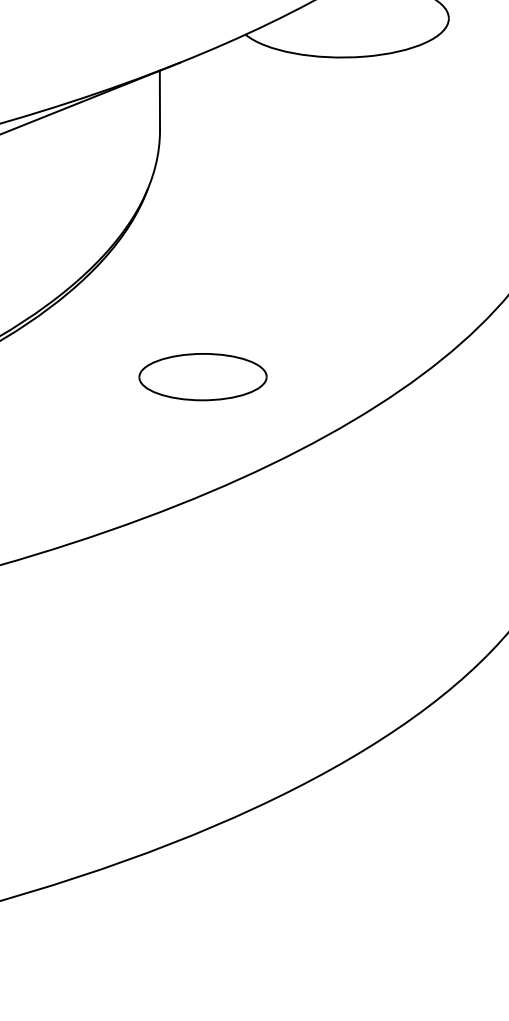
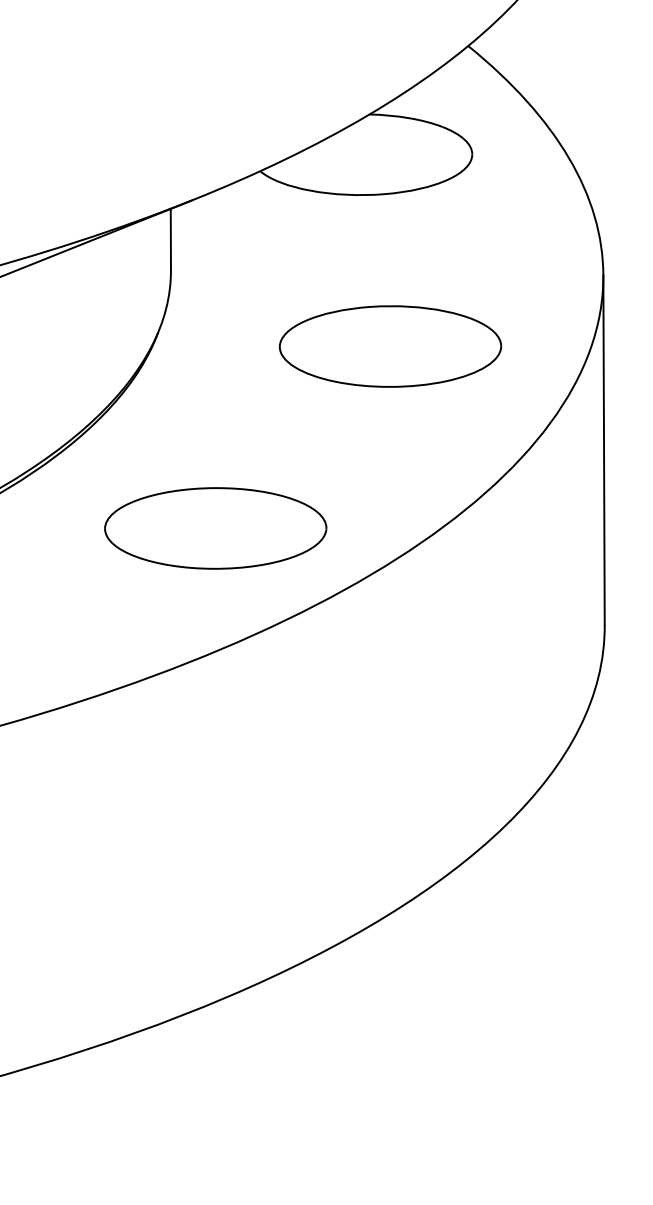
part: (370, 202) -> (390, 346), added
part: (202, 377) -> (215, 528), size x1.67

